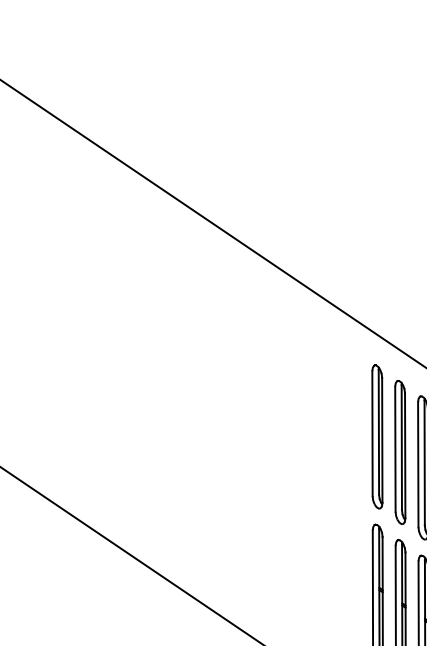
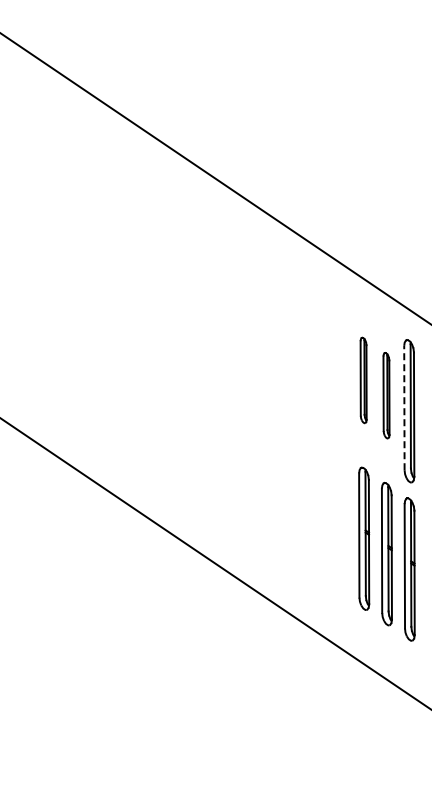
part: (377, 437) -> (363, 380), size x0.6
part: (400, 452) -> (386, 395), size x0.6
line: (418, 464) -> (404, 407), solid -> dashed

